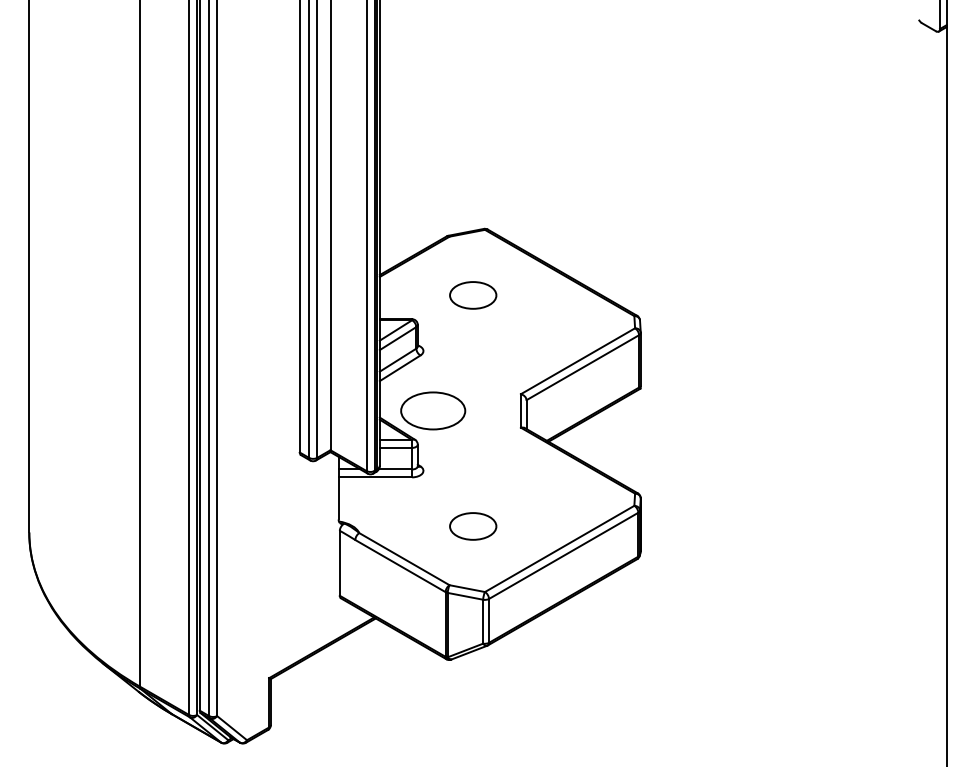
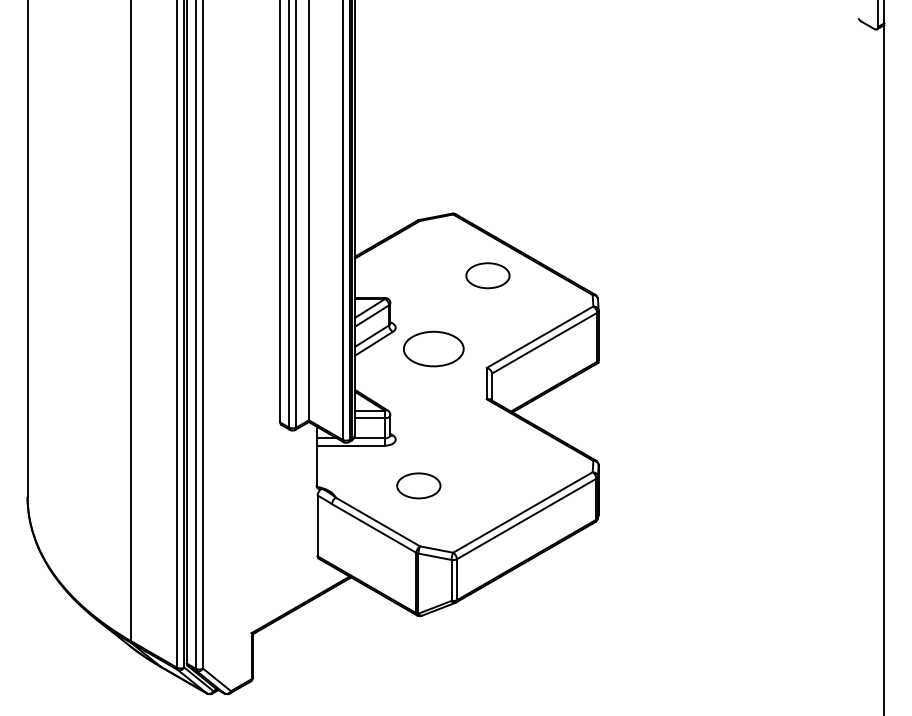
part: (473, 295) -> (488, 275), moved
part: (433, 410) -> (434, 348), moved
part: (473, 526) -> (419, 485), moved

